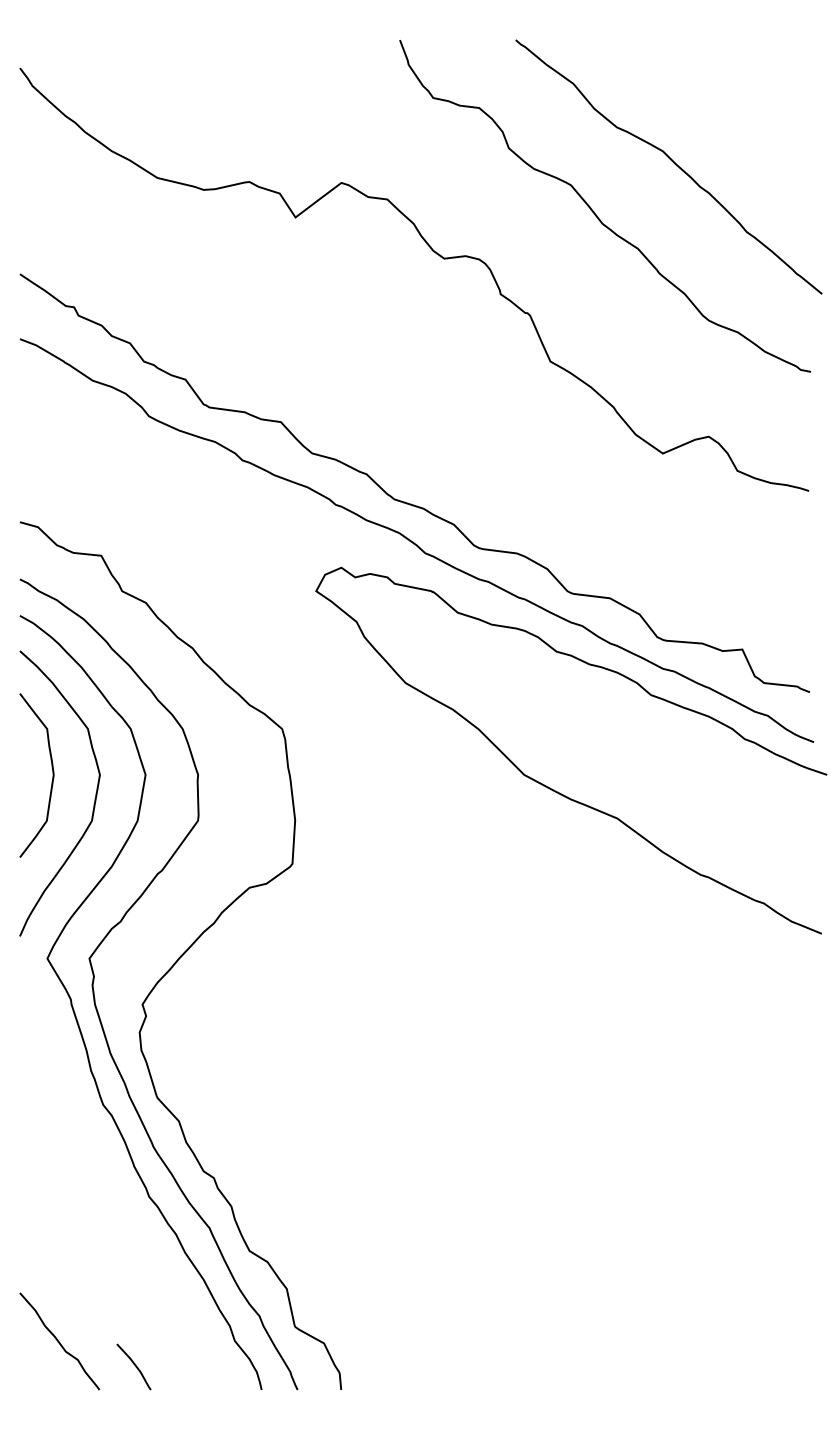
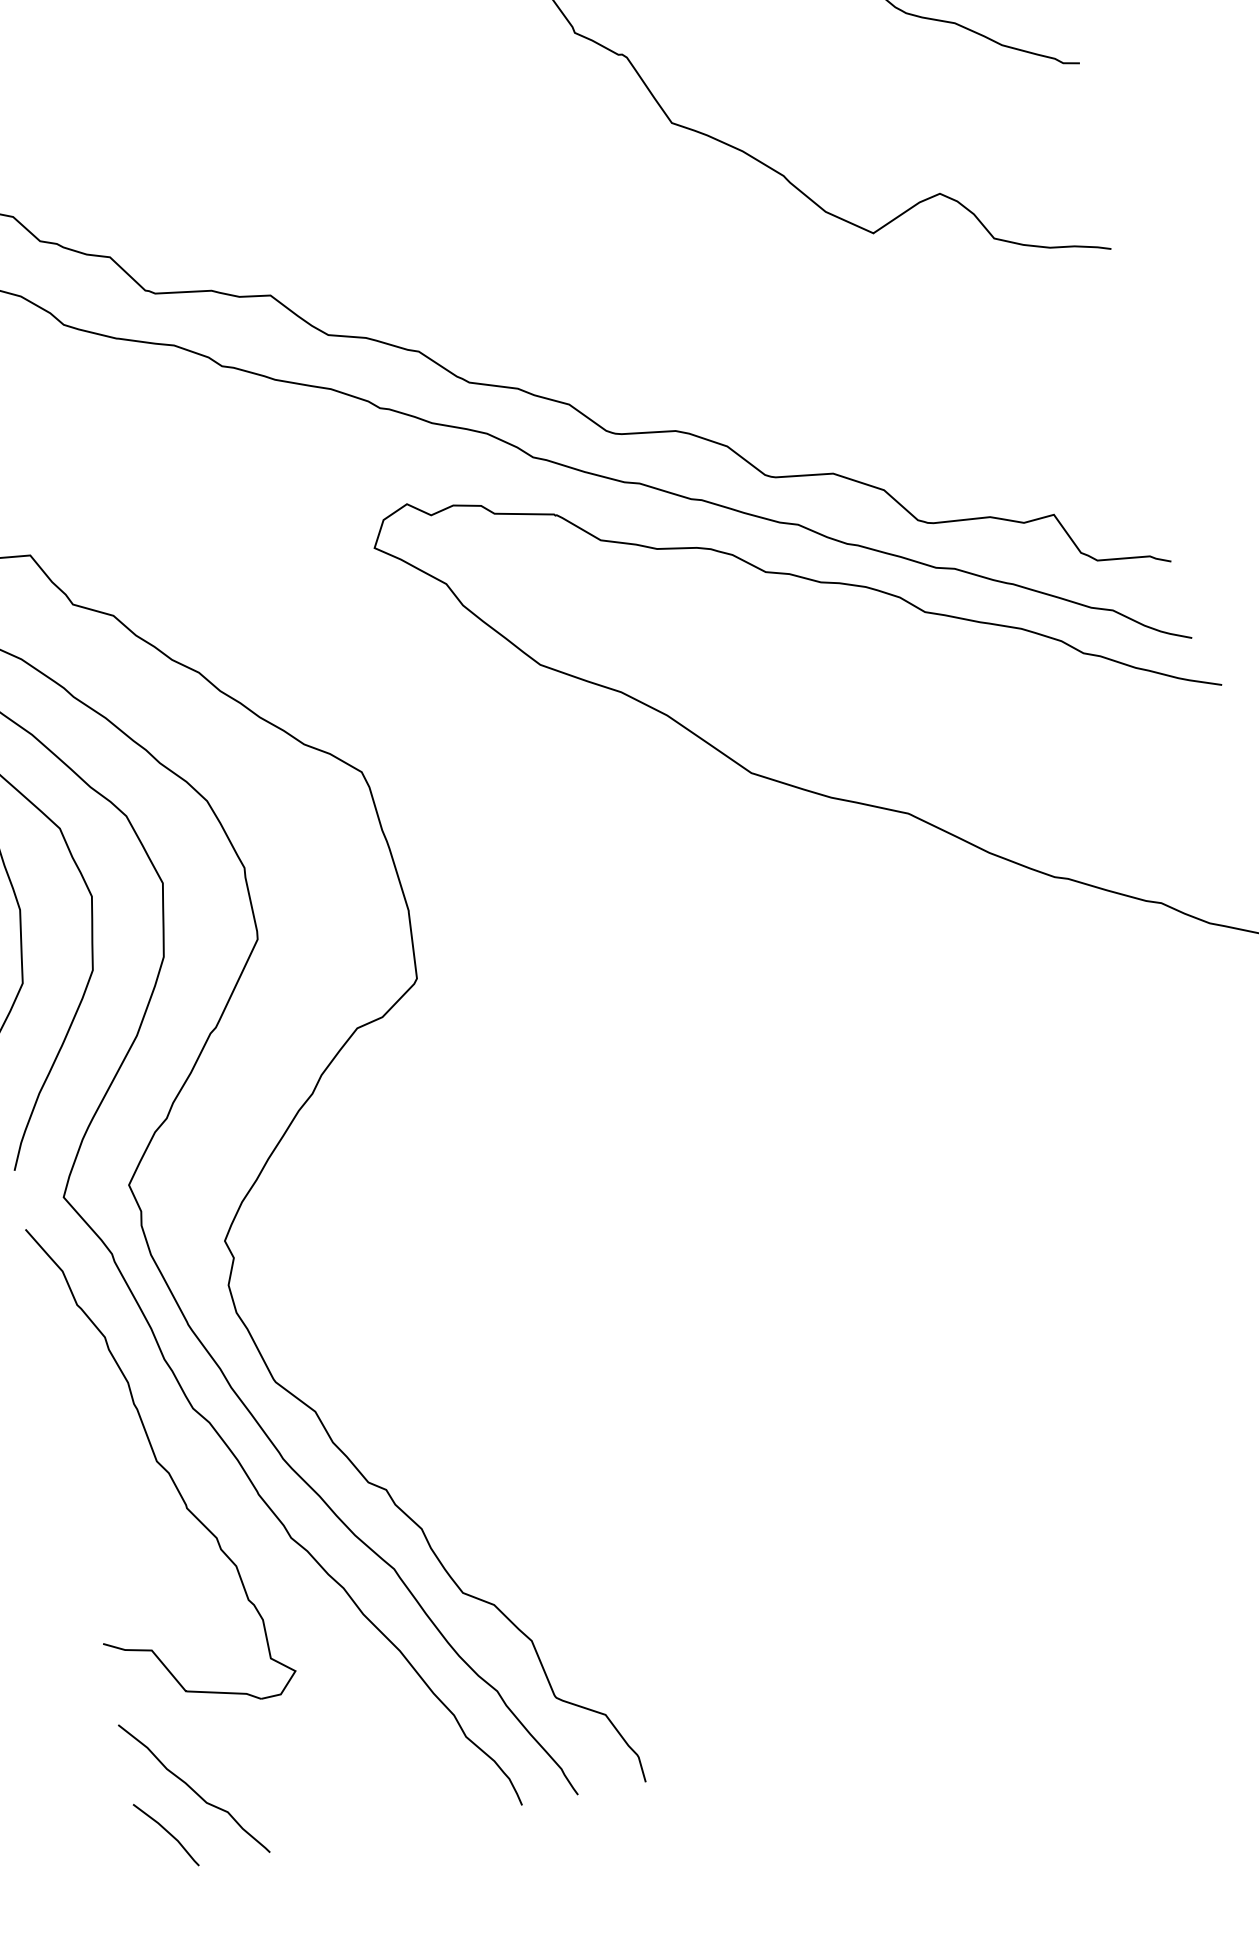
part: (78, 1134) -> (163, 1461), added
line: (134, 1365) -> (166, 1832), moved

